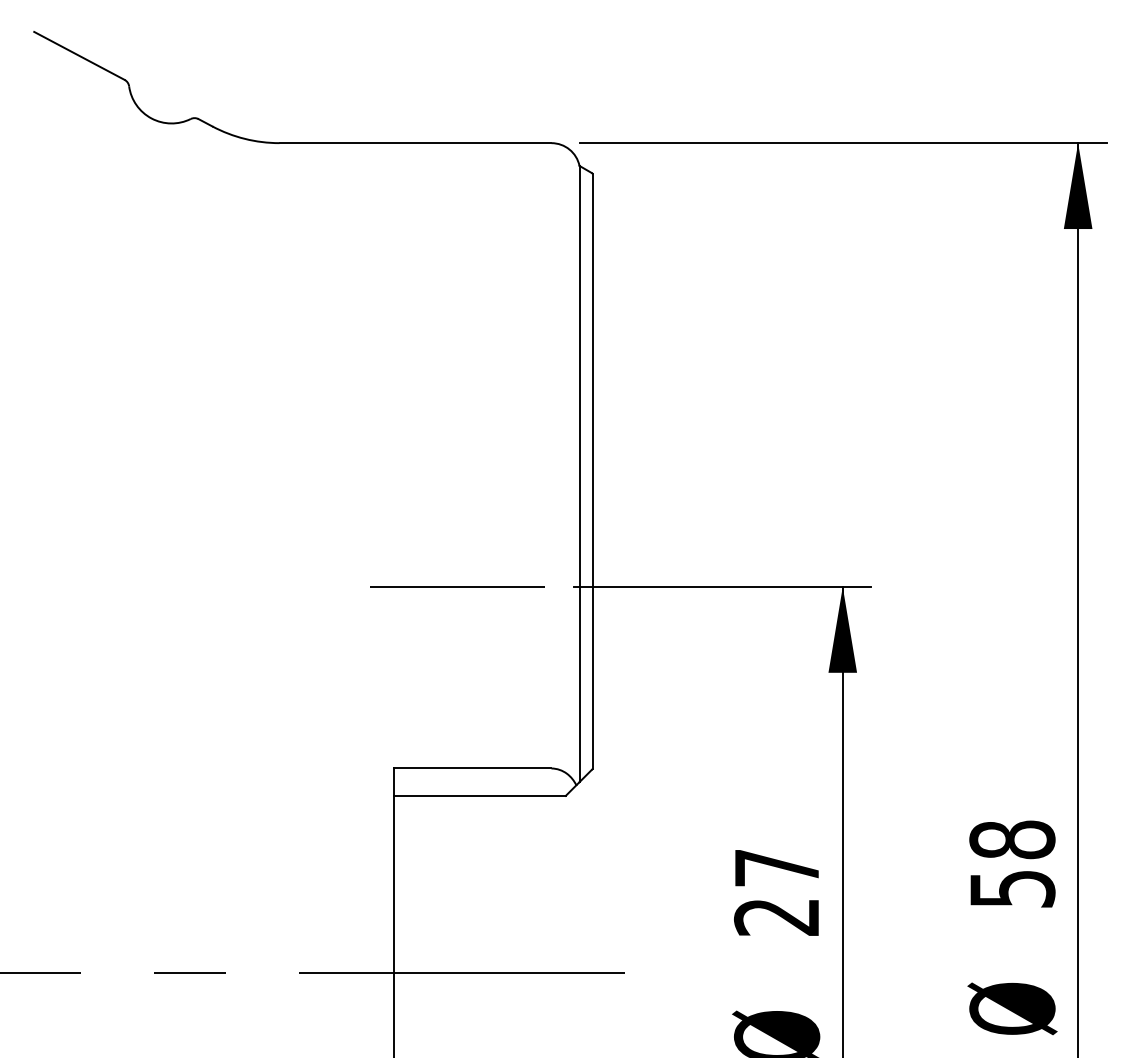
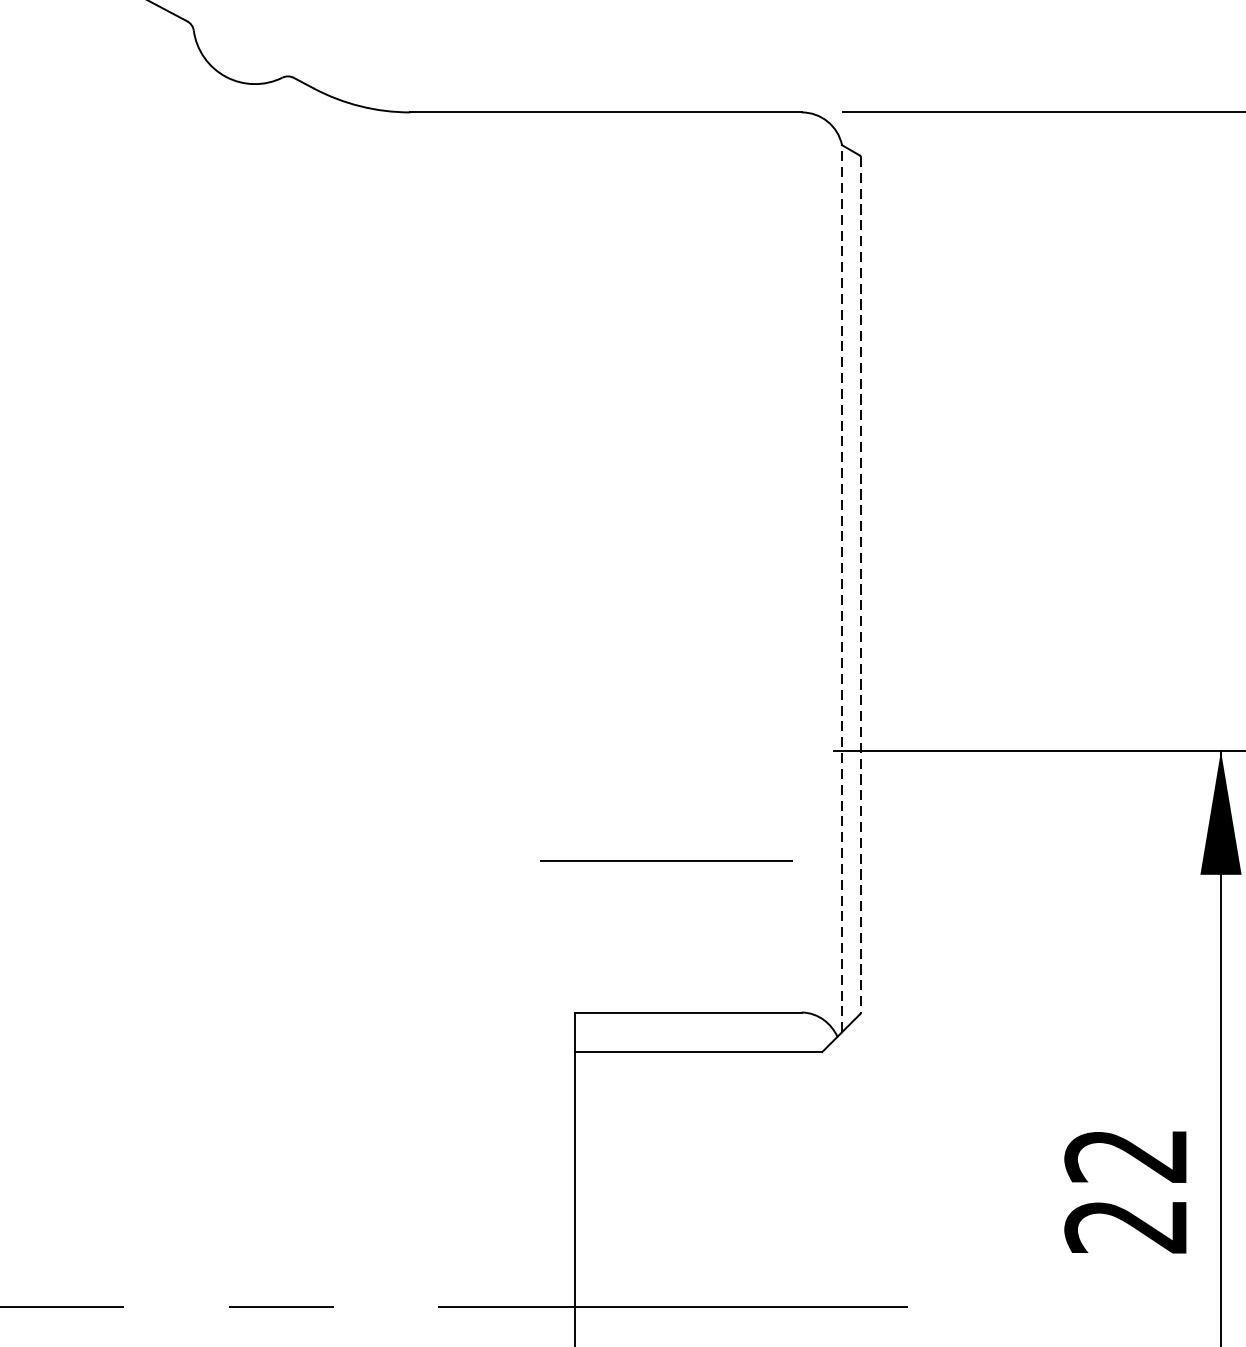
line: (593, 471) -> (862, 585), solid -> dashed
line: (579, 473) -> (842, 587), solid -> dashed
line: (457, 586) -> (666, 859), moved
text: (776, 868) -> (1125, 1156), 27 -> 22

